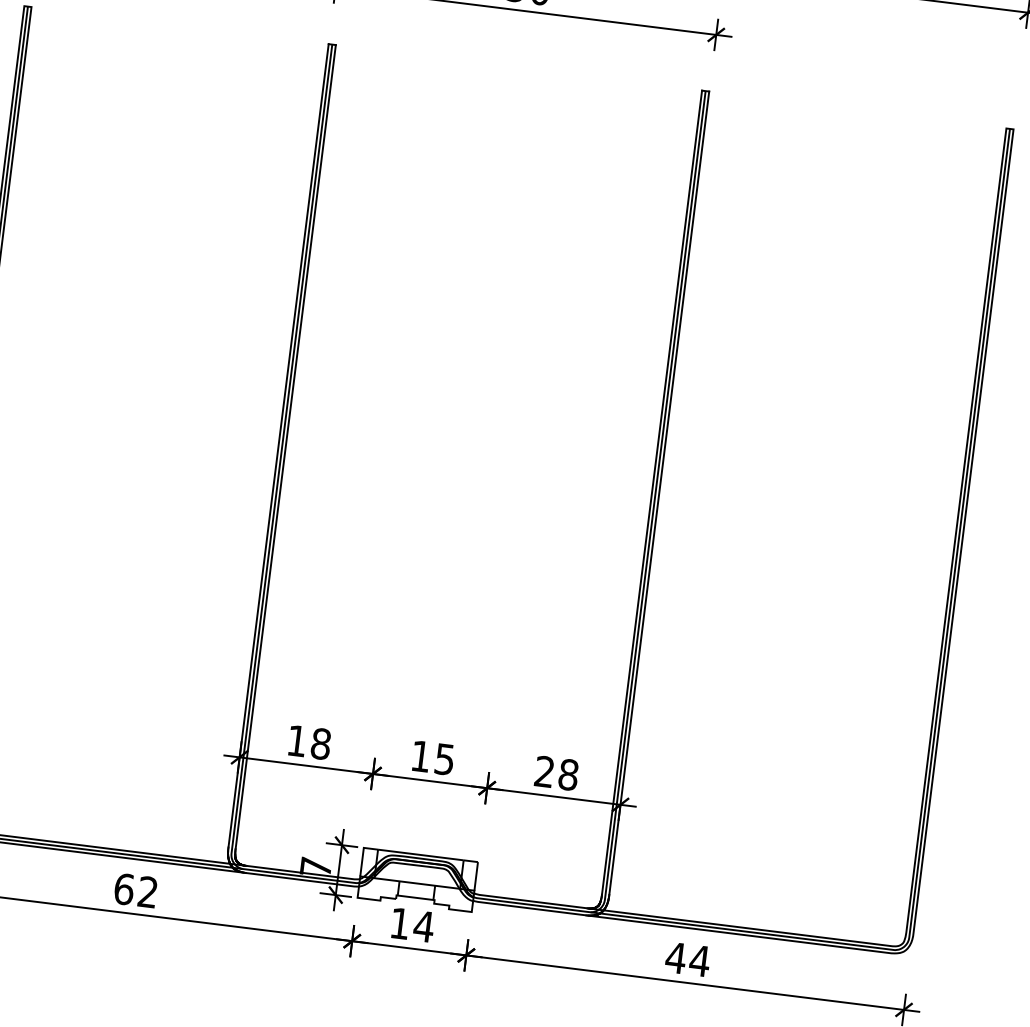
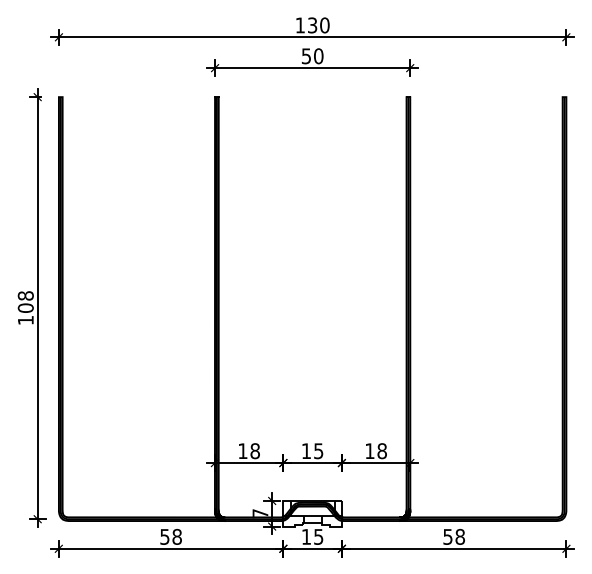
text: (543, 770) -> (369, 450), 28 -> 18
text: (135, 889) -> (170, 536), 62 -> 58
text: (423, 925) -> (318, 536), 14 -> 15
text: (686, 958) -> (453, 536), 44 -> 58

